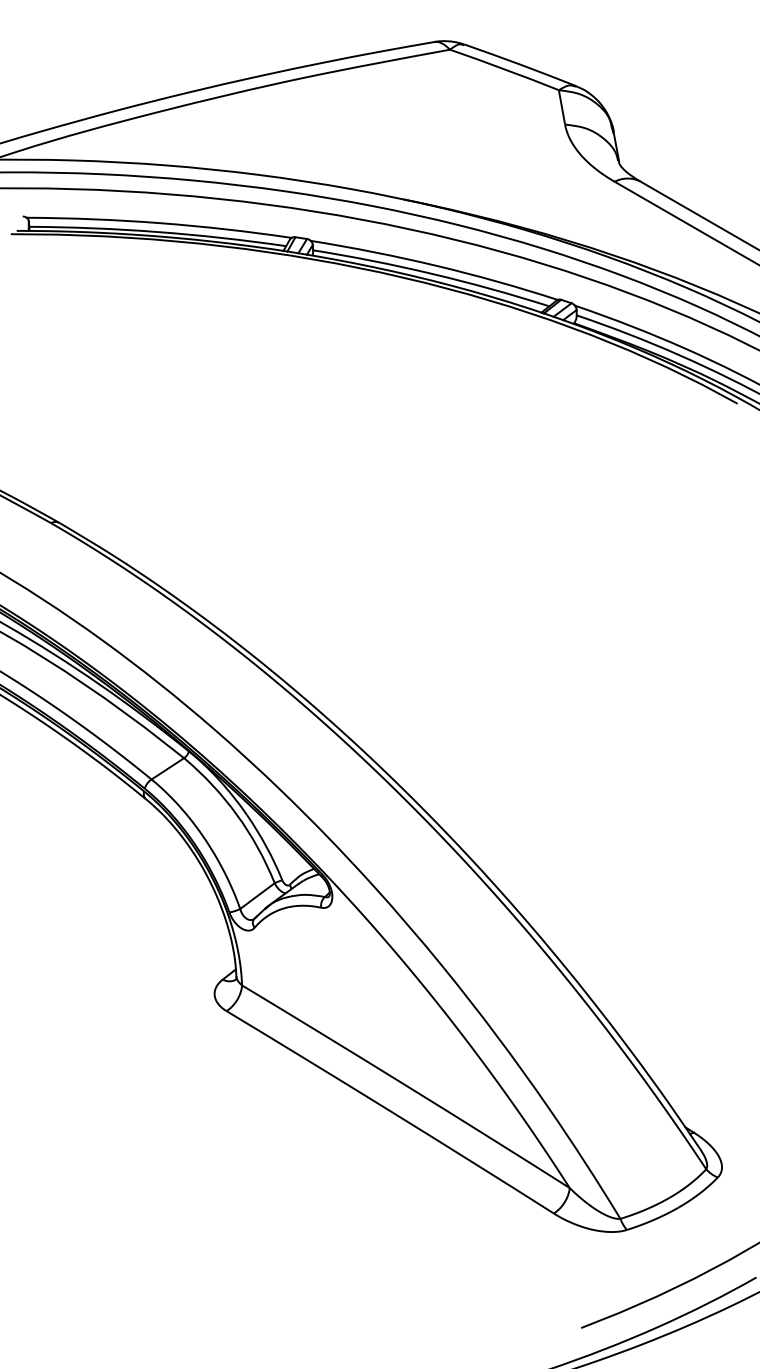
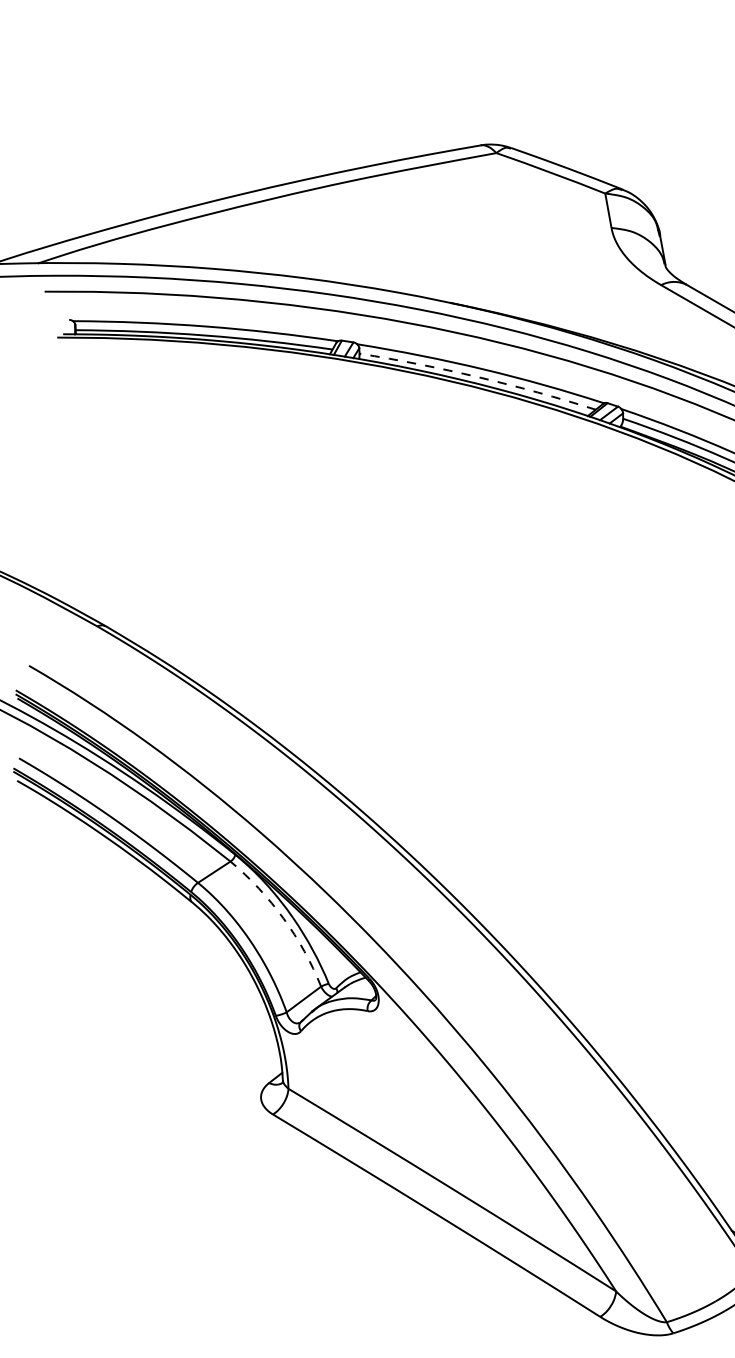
arc: (432, 273) -> (478, 376), solid -> dashed
arc: (237, 815) -> (283, 918), solid -> dashed

